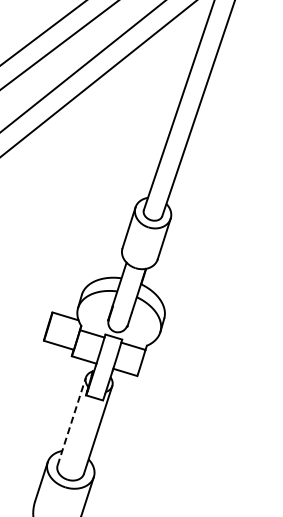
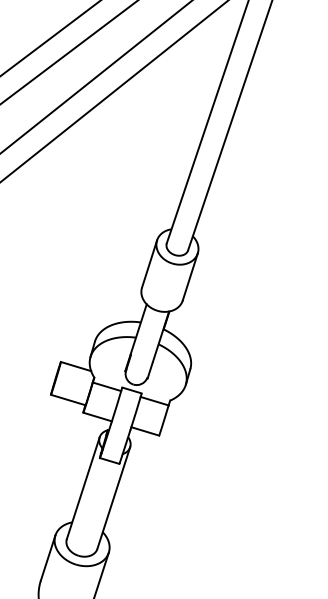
line: (71, 421) -> (82, 488), dashed -> solid

